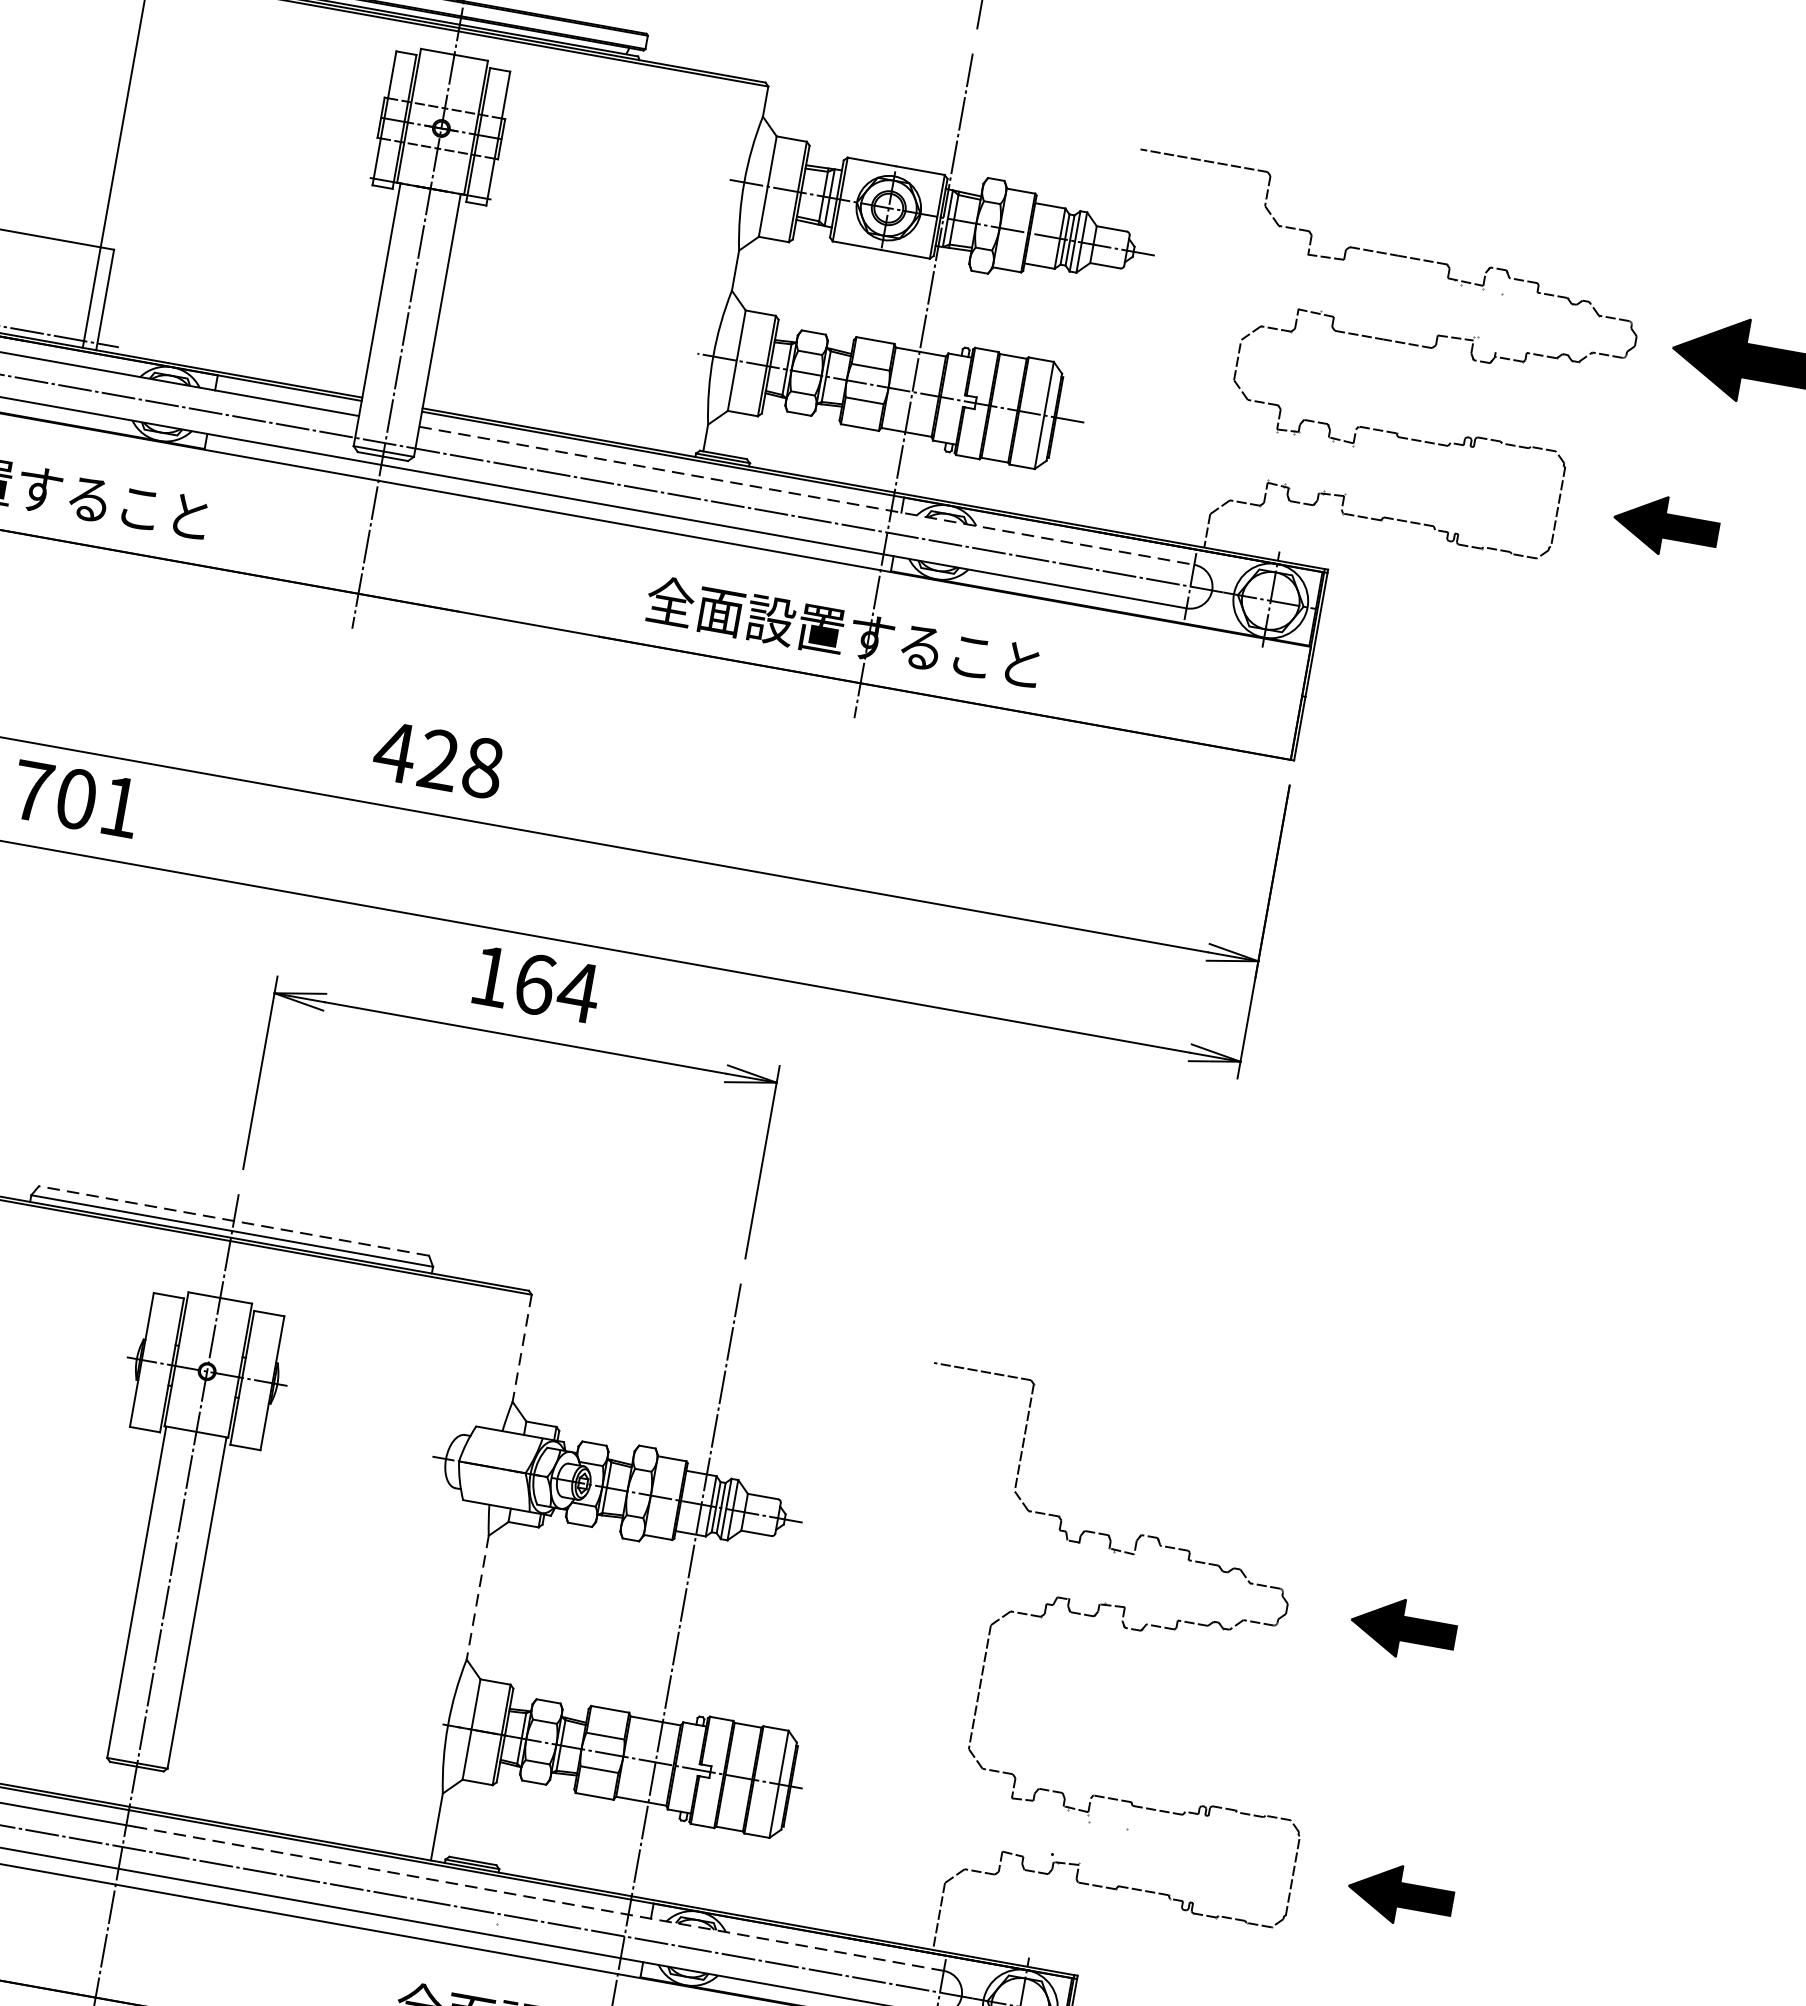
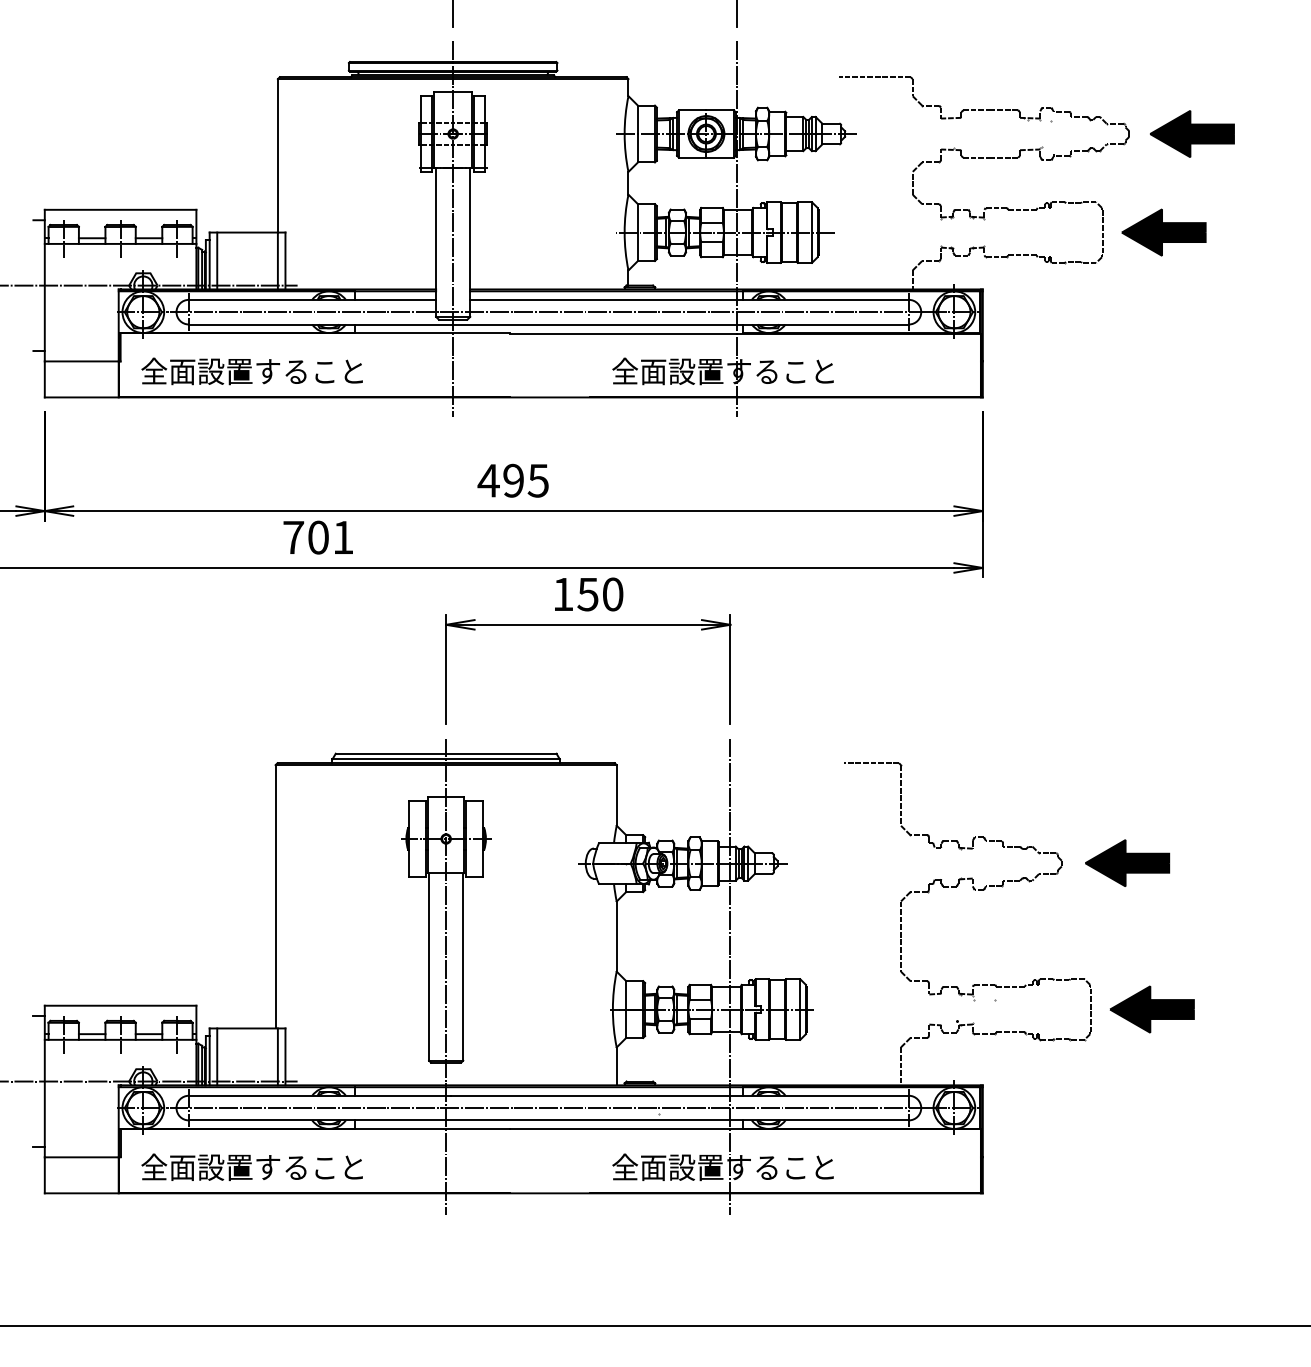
line: (808, 495) -> (690, 299), dashed -> solid
part: (1665, 525) -> (1163, 232), size x1.43
text: (460, 763) -> (525, 480), 428 -> 495
text: (556, 988) -> (600, 594), 164 -> 150
line: (232, 1220) -> (445, 753), dashed -> solid
line: (521, 1348) -> (616, 795), dashed -> solid
line: (477, 1599) -> (616, 937), dashed -> solid
part: (1403, 1627) -> (1127, 862), size x1.43
part: (1399, 1894) -> (1151, 1009), size x1.43
line: (540, 1898) -> (680, 1095), dashed -> solid

